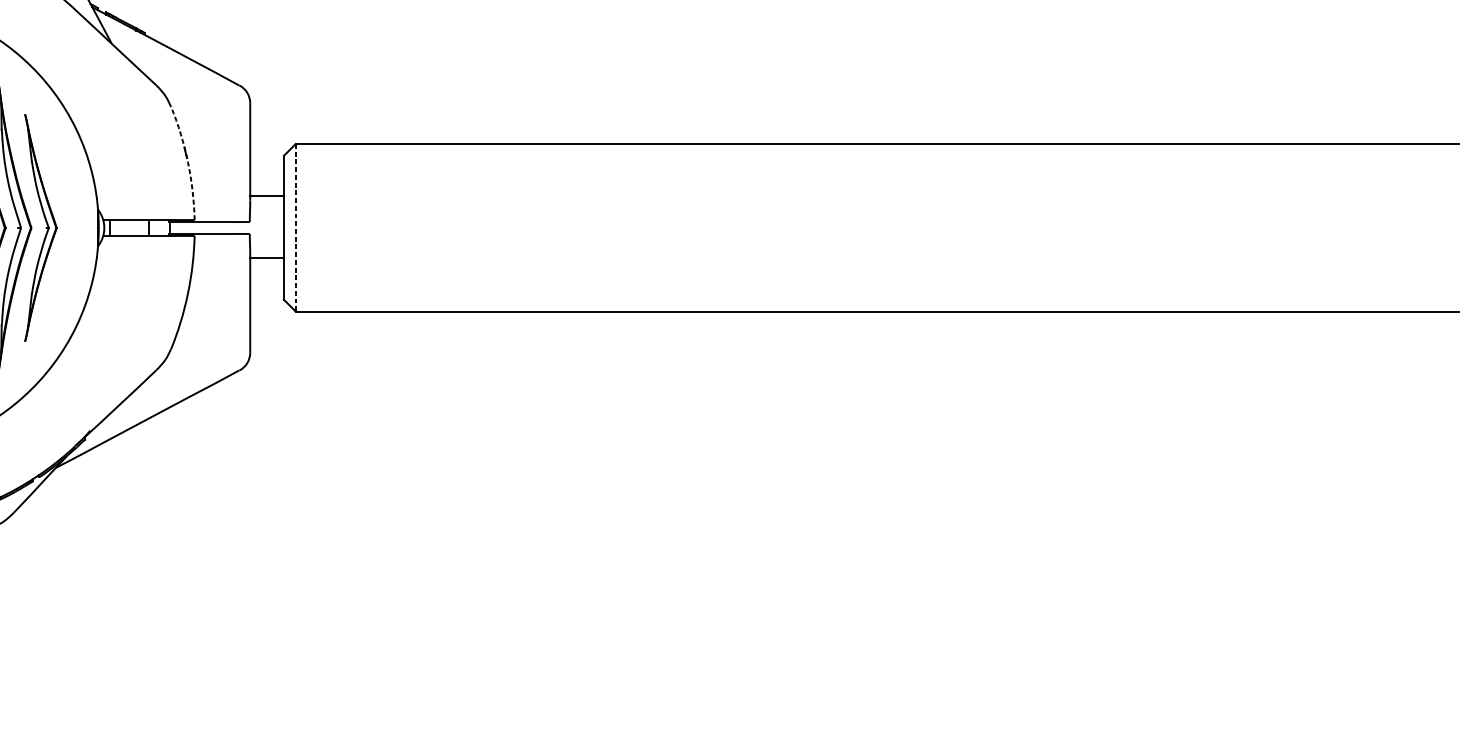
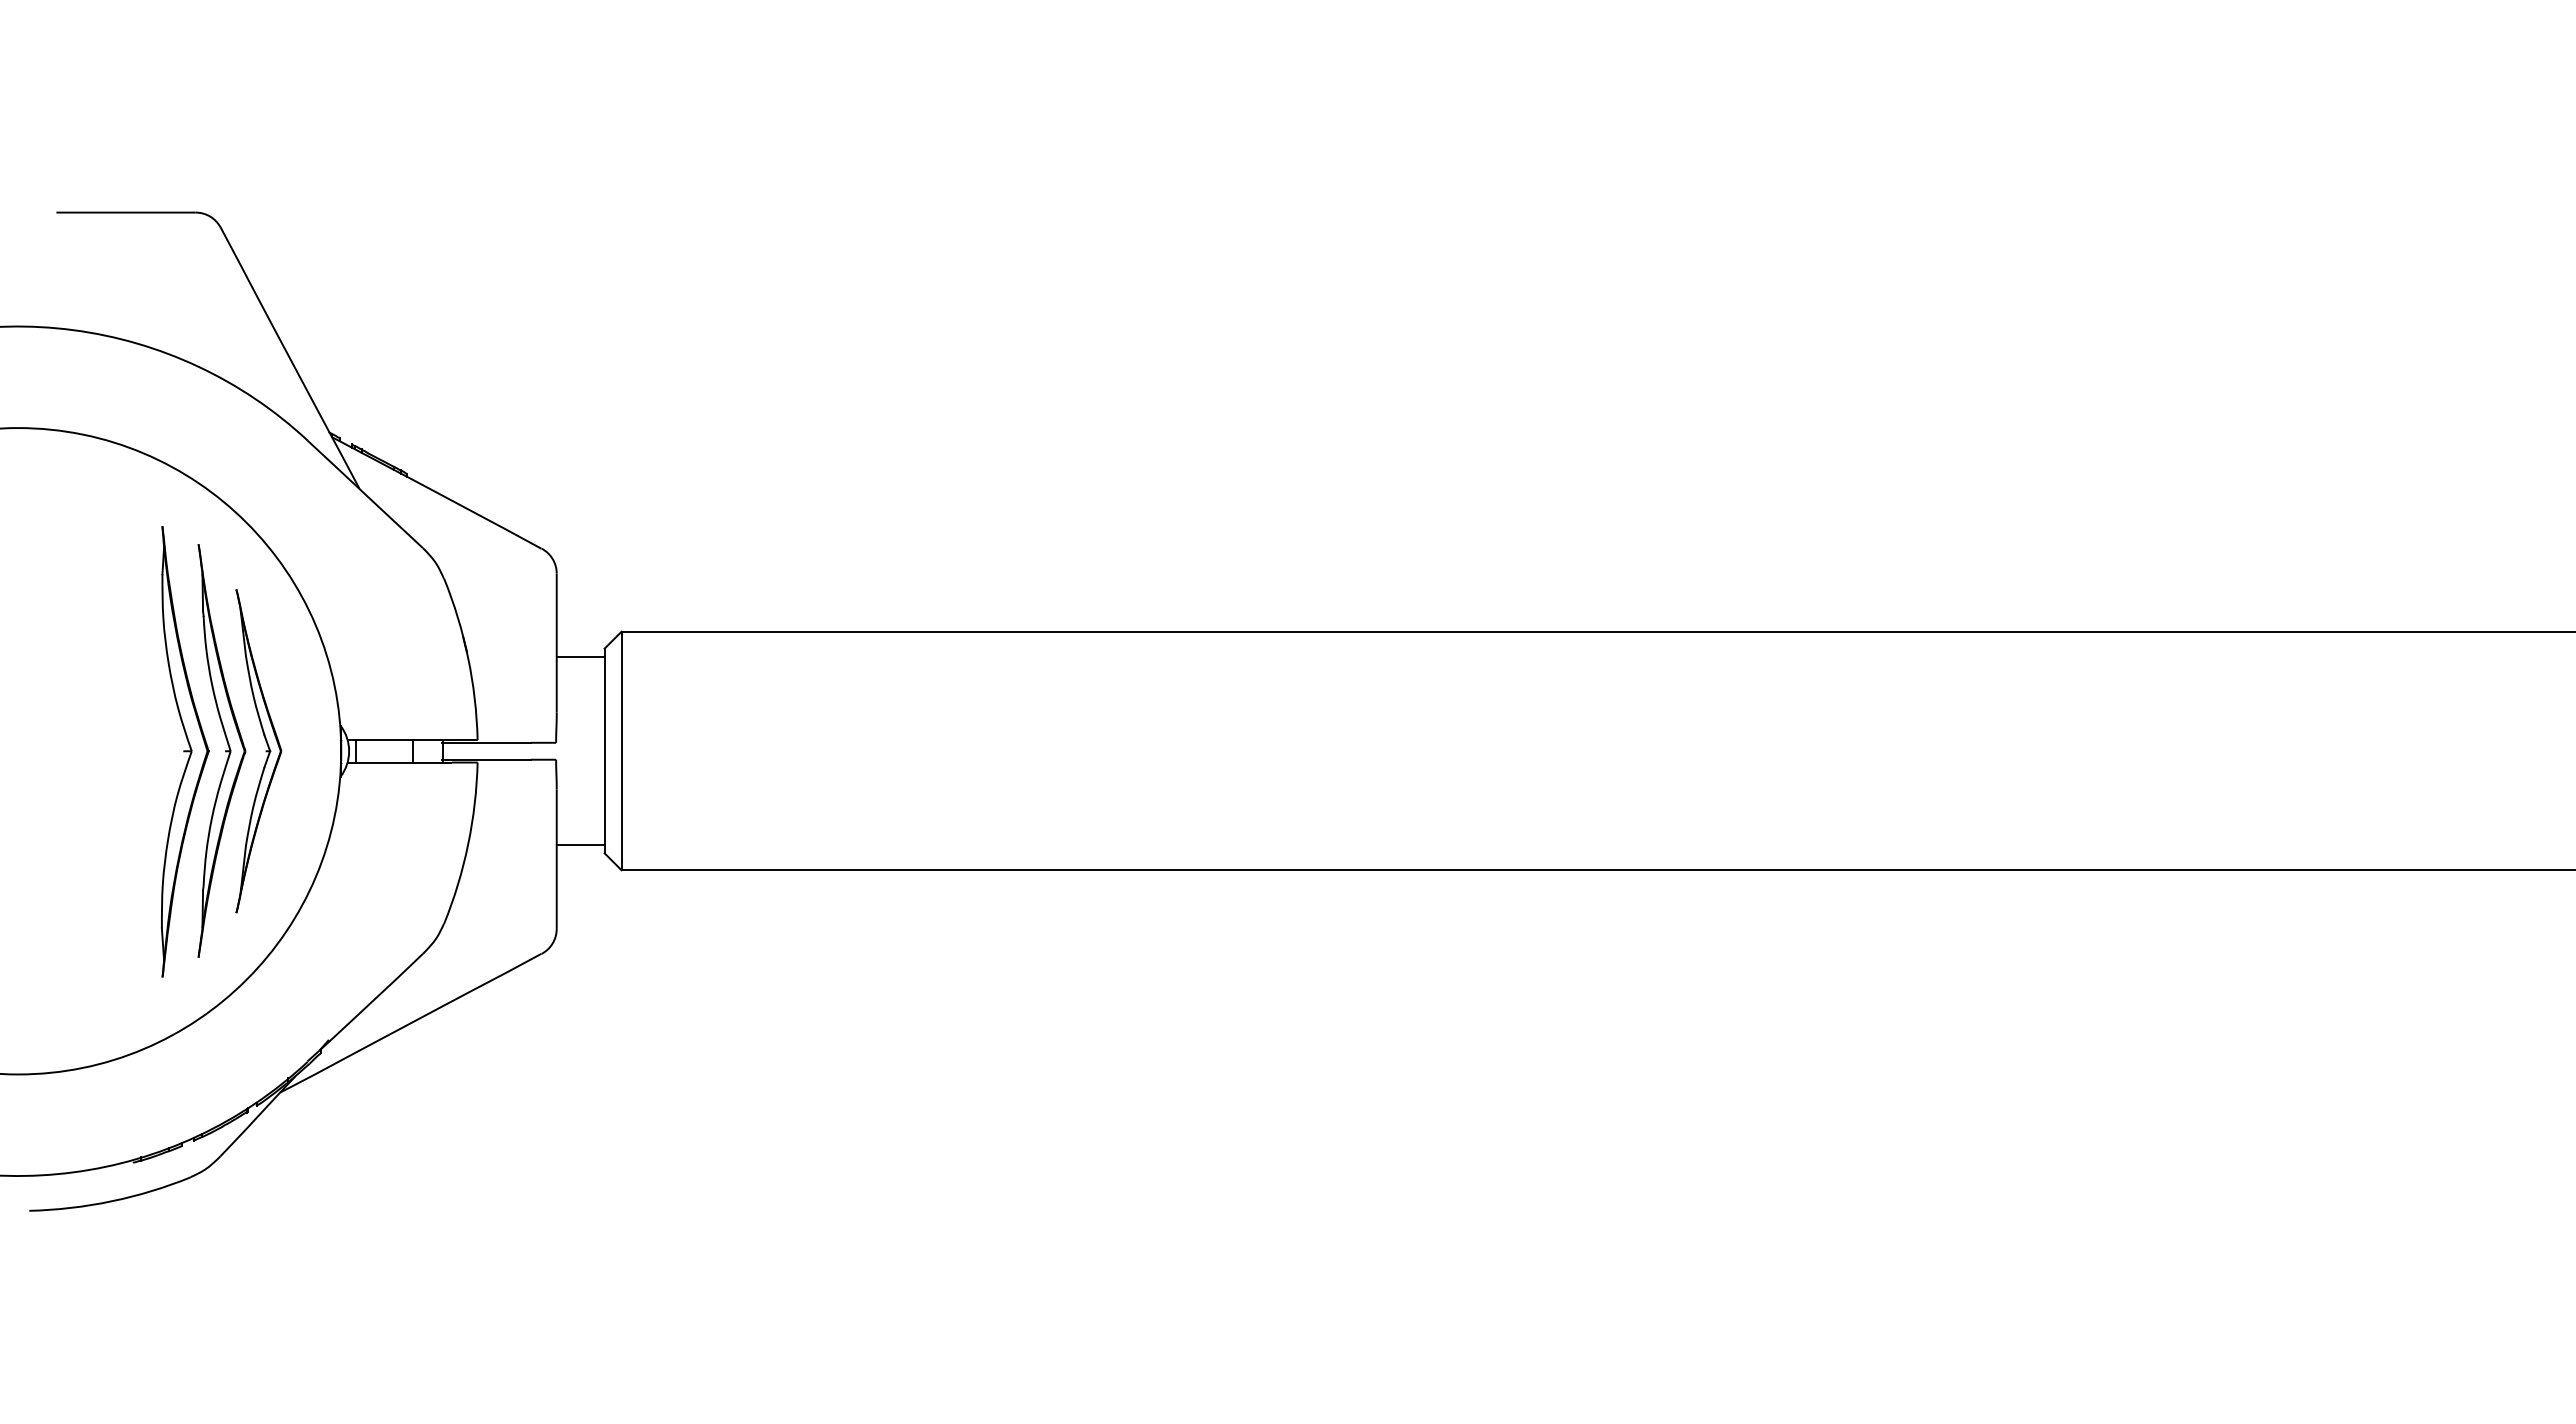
arc: (188, 162) -> (468, 657), dashed -> solid
line: (266, 195) -> (580, 656), moved
line: (295, 228) -> (621, 751), dashed -> solid
line: (266, 258) -> (580, 845), moved

